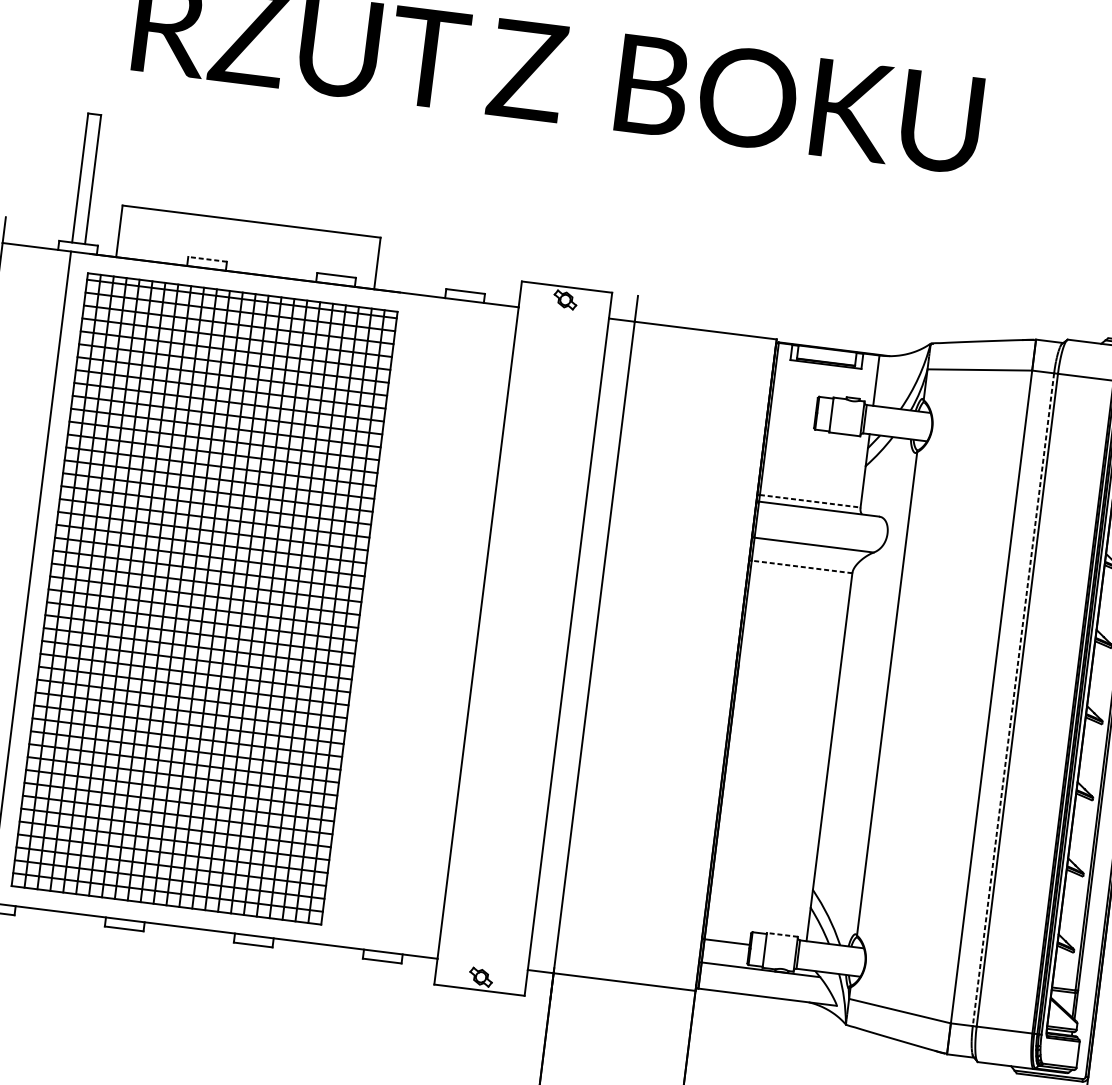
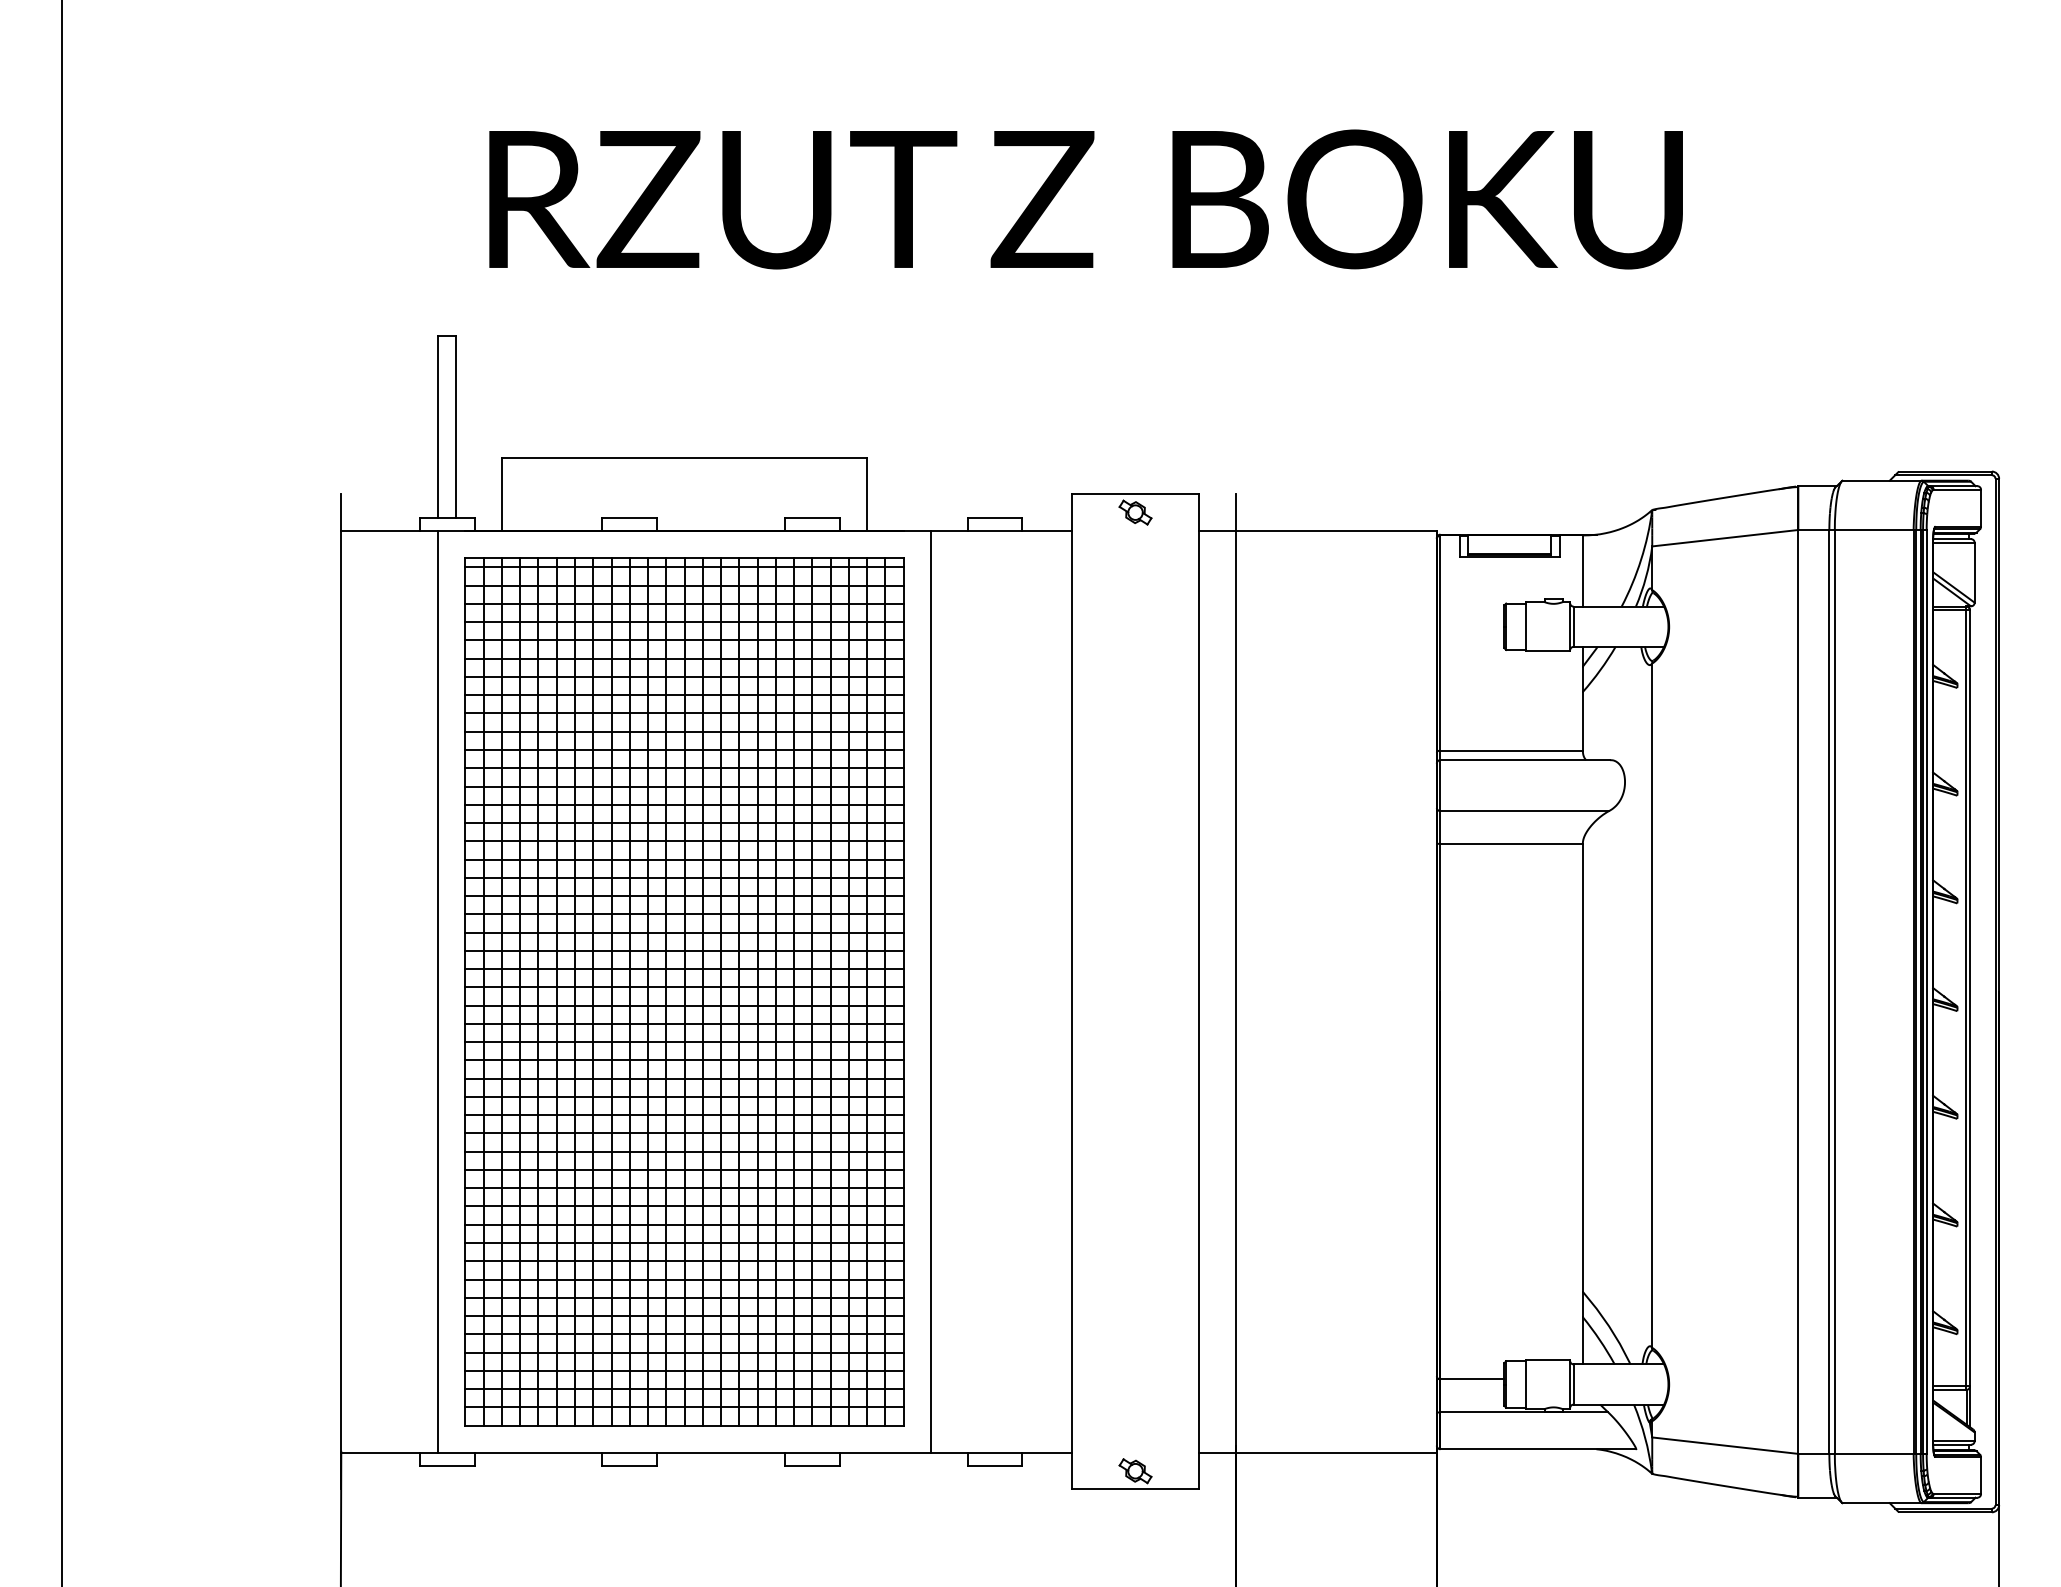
line: (207, 259) -> (629, 518), dashed -> solid
line: (810, 501) -> (1512, 750), dashed -> solid
line: (801, 566) -> (1511, 843), dashed -> solid
line: (379, 620) -> (931, 991), added
line: (1013, 699) -> (1829, 991), dashed -> solid
line: (782, 934) -> (1548, 1359), dashed -> solid

